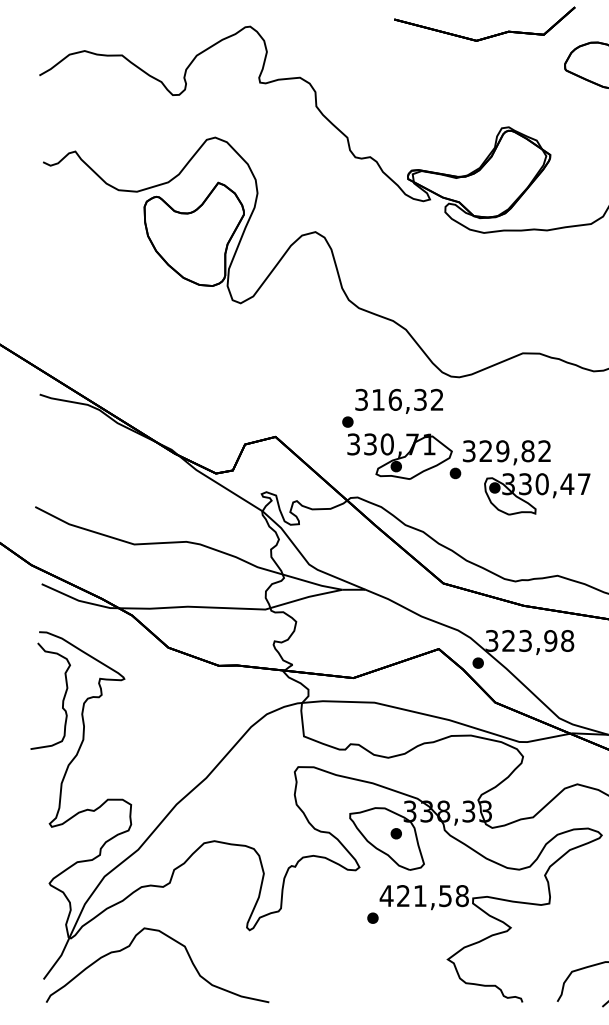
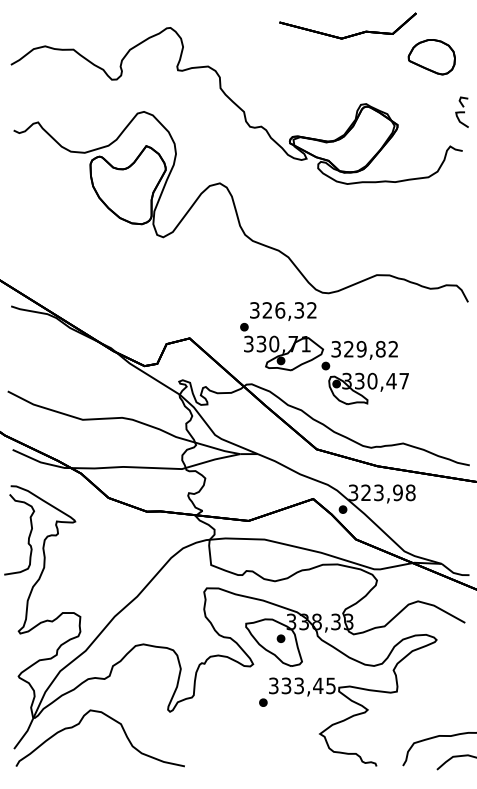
text: (378, 400) -> (267, 310), 316,32 -> 326,32
part: (536, 493) -> (368, 388), moved
text: (423, 895) -> (301, 685), 421,58 -> 333,45

